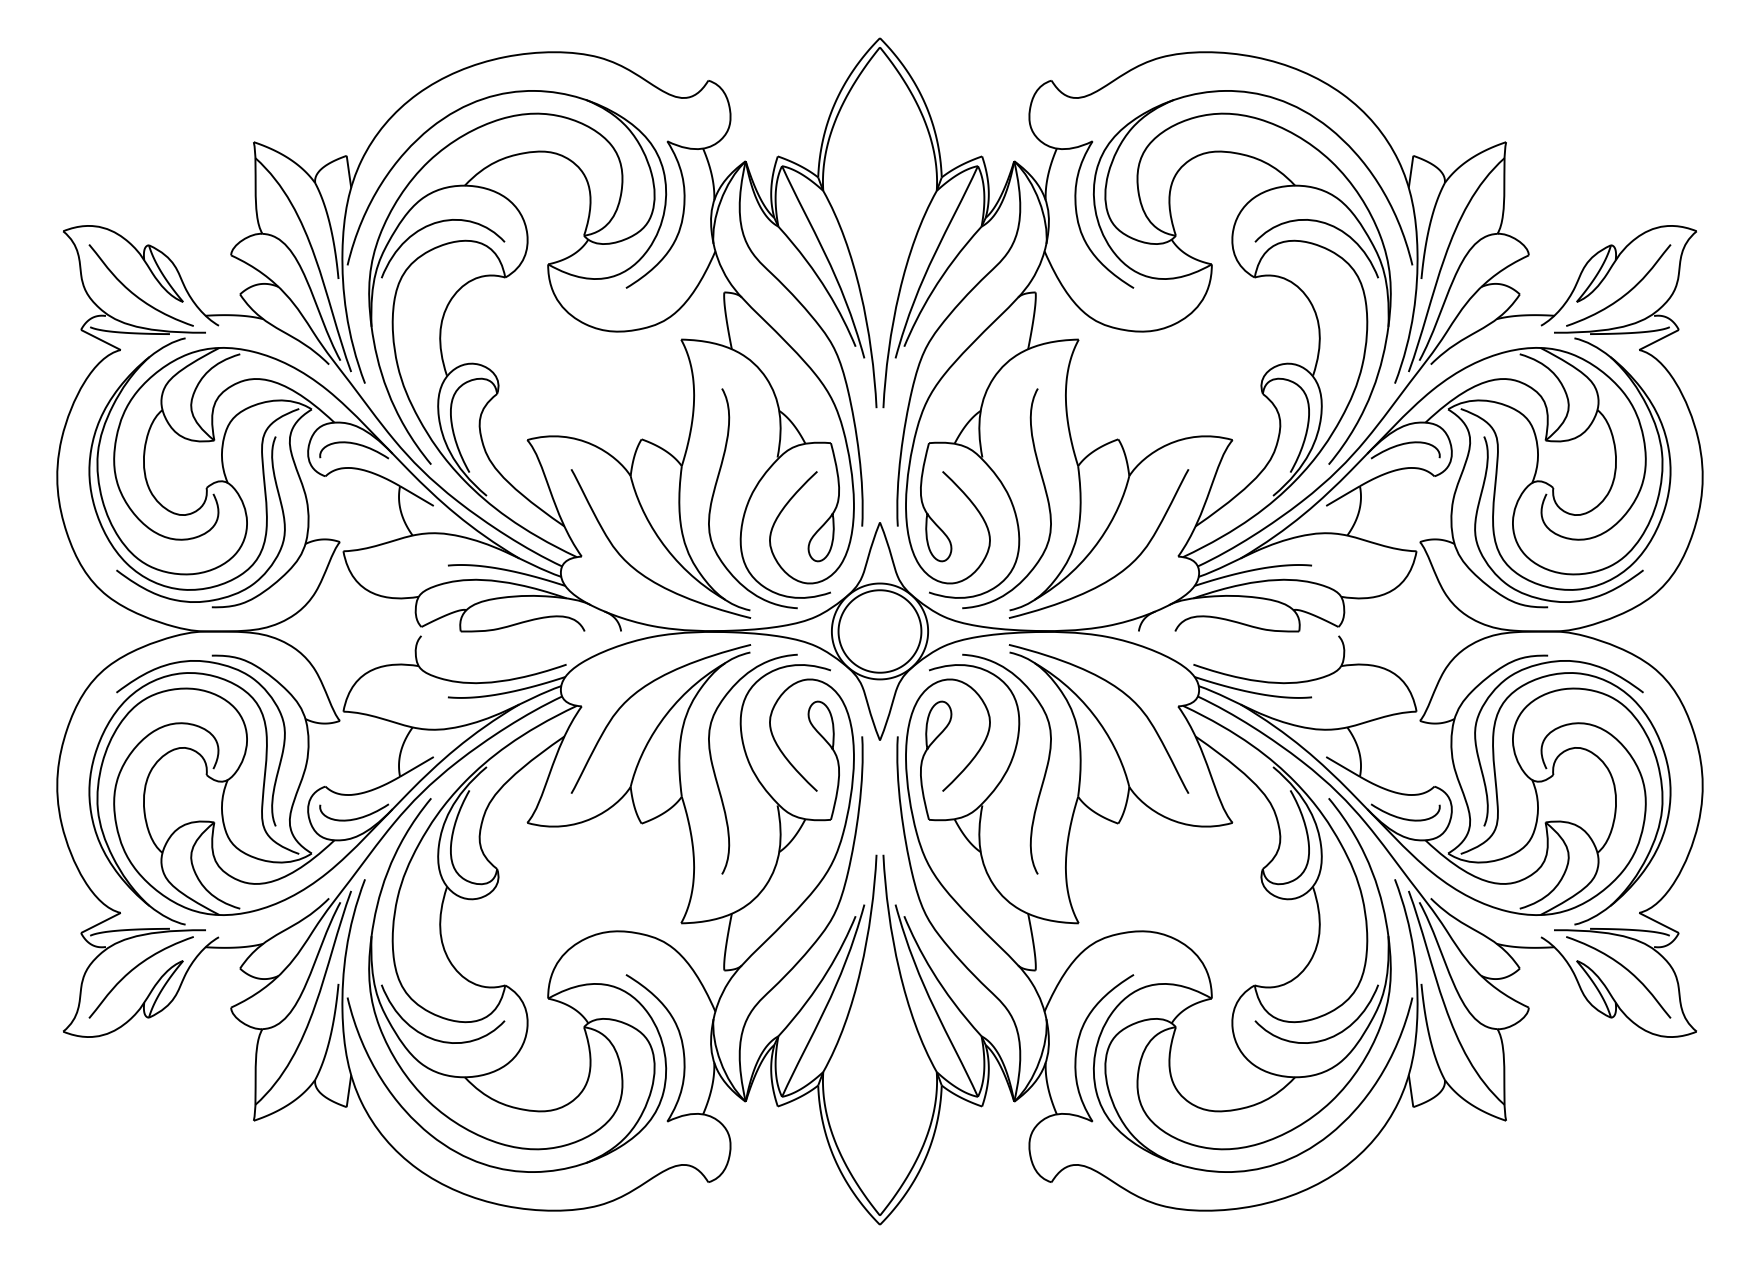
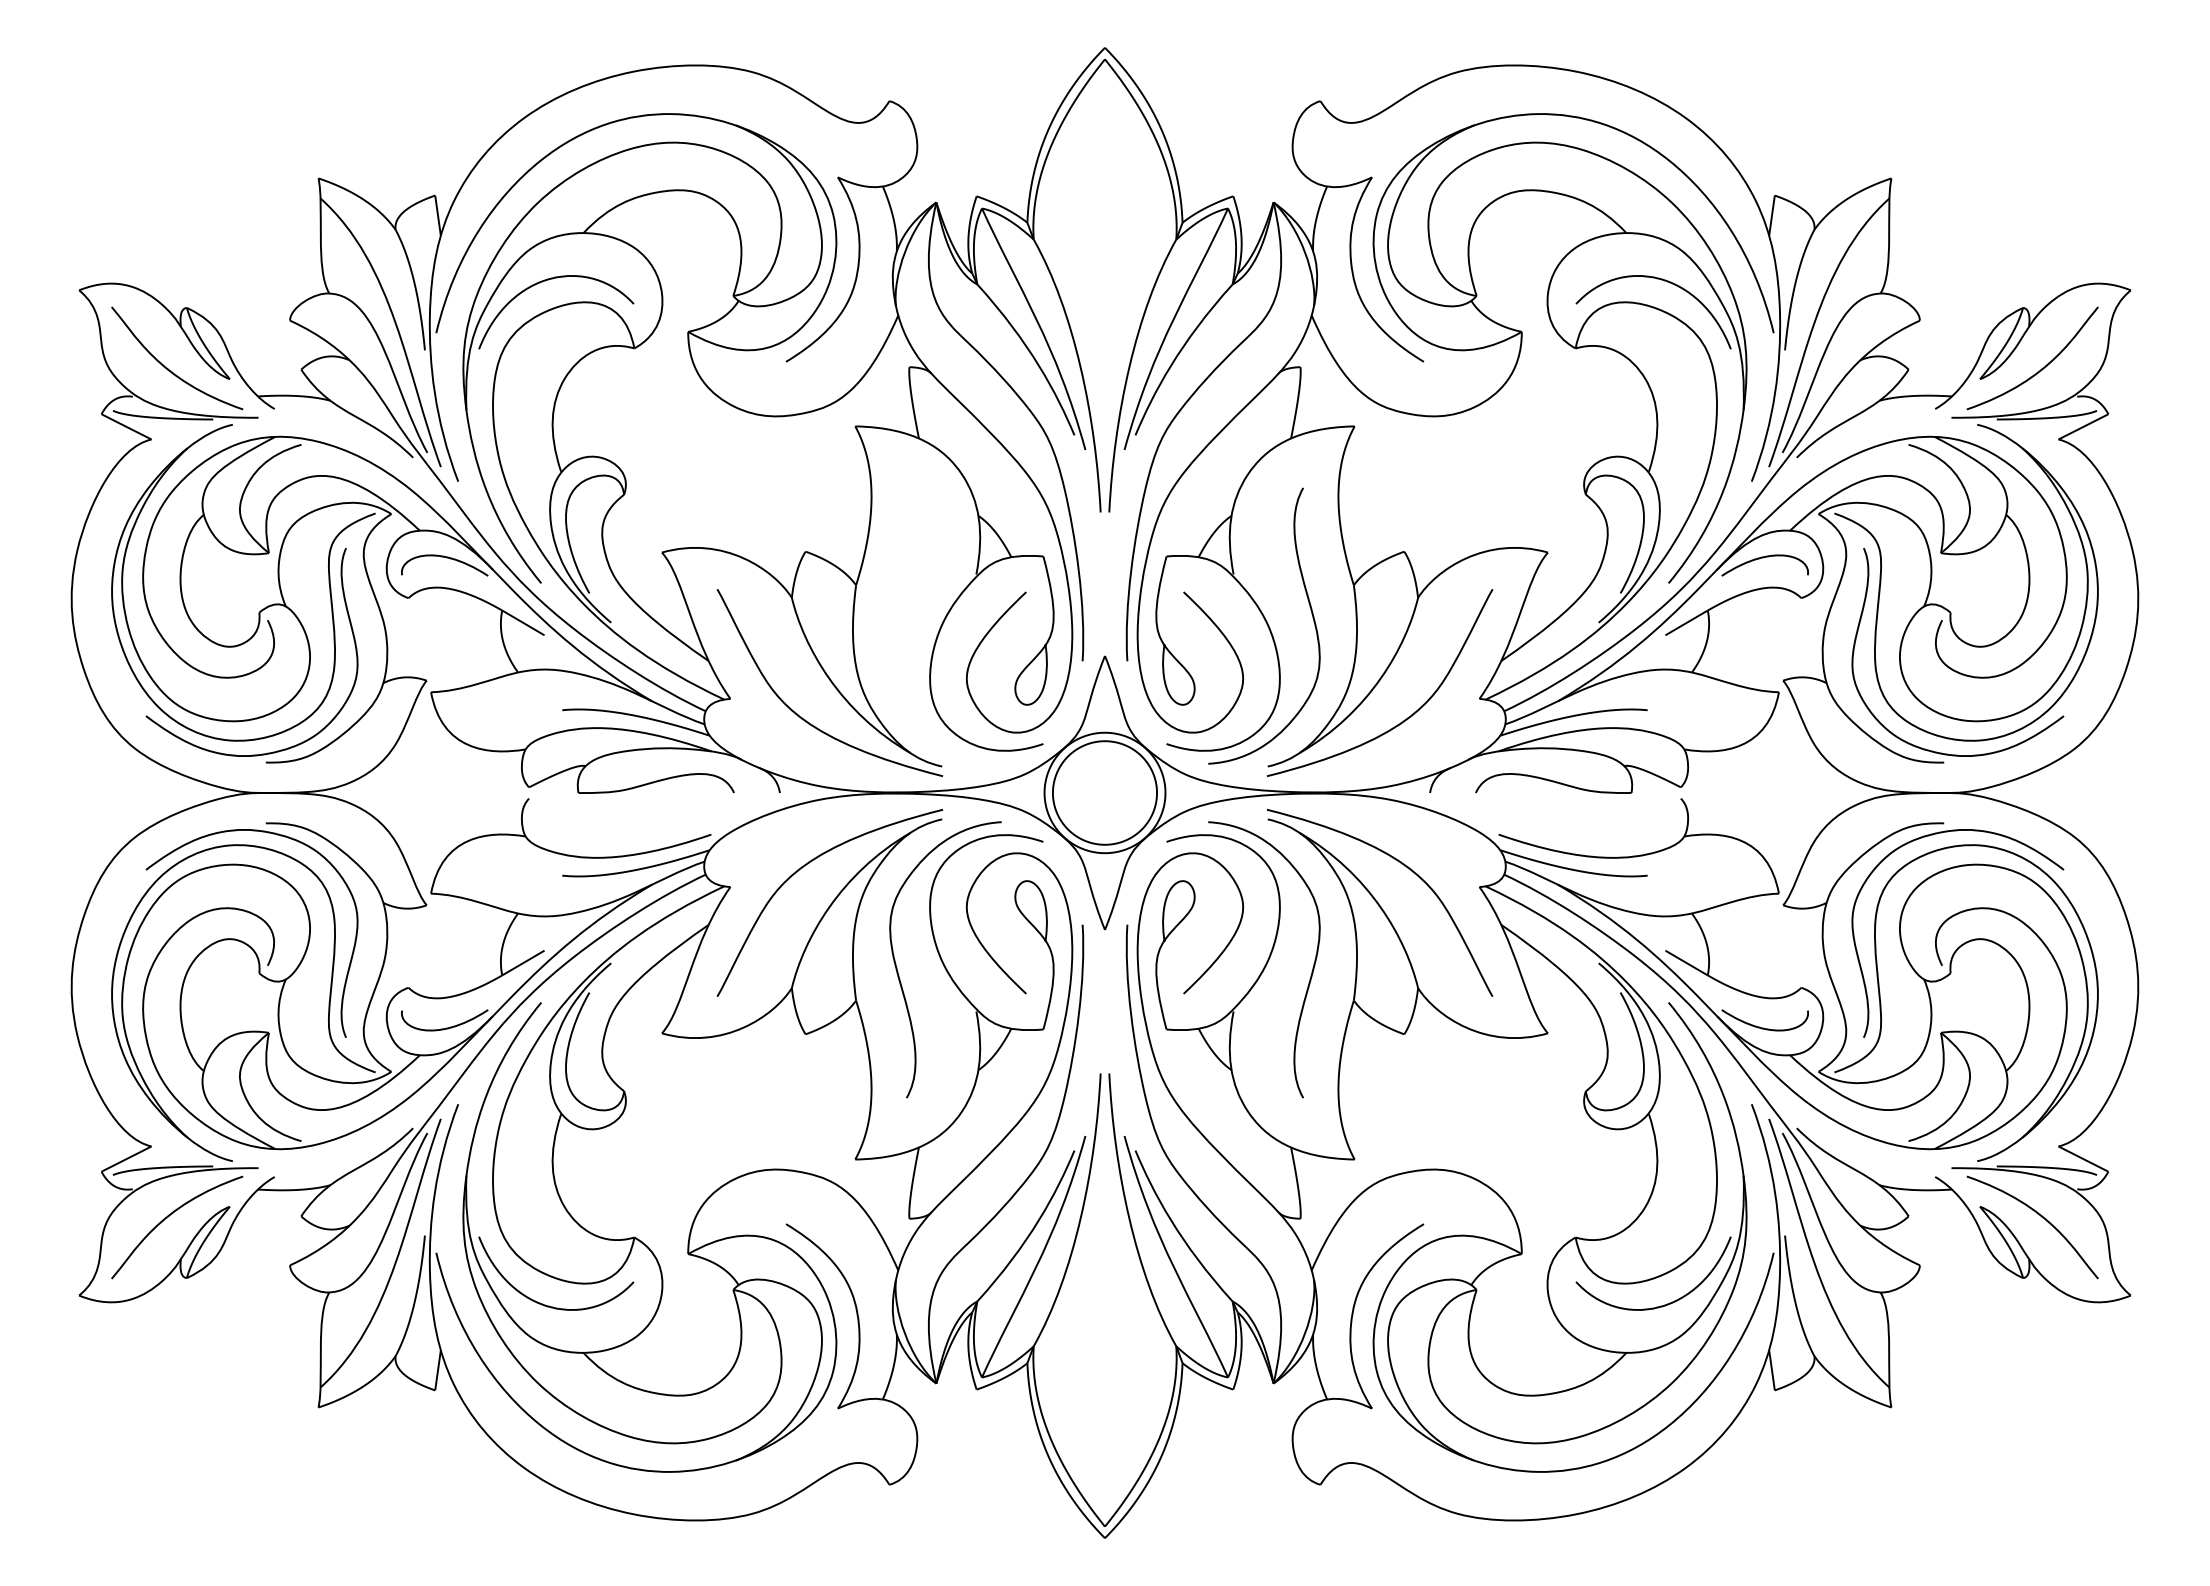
curve: (715, 489) -> (898, 614), removed

